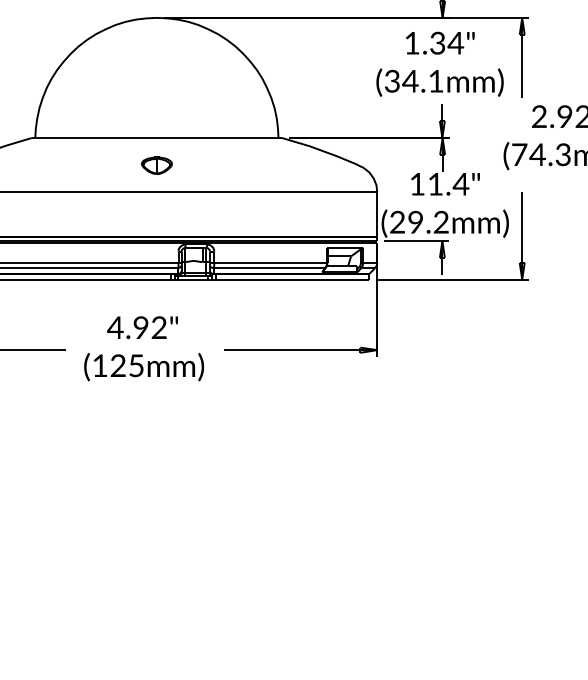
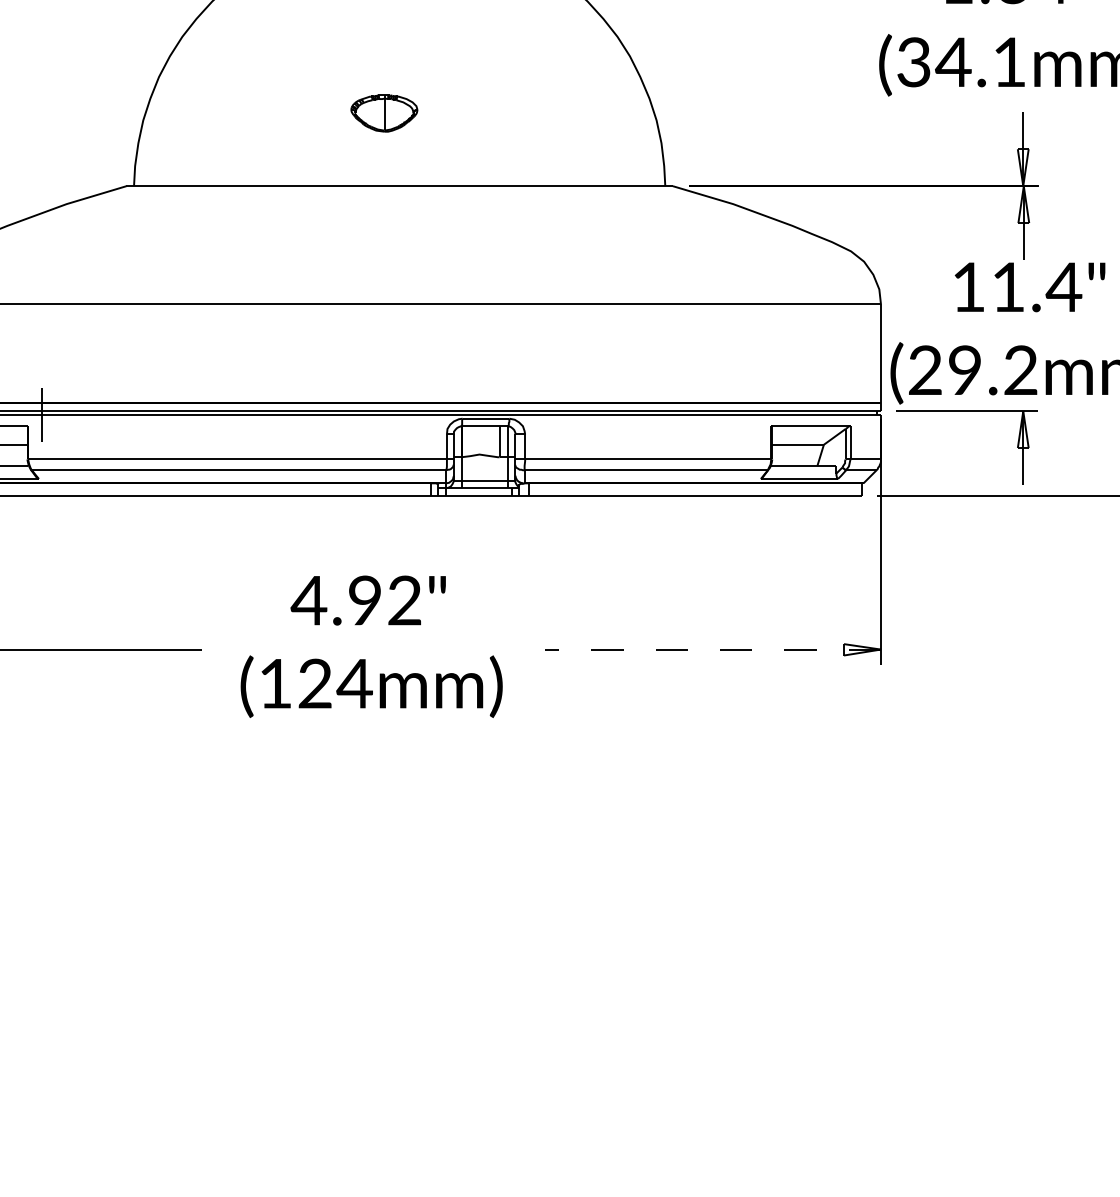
part: (156, 165) -> (383, 112), moved
line: (300, 350) -> (713, 650), solid -> dashed
text: (135, 365) -> (352, 683), (125mm) -> (124mm)

